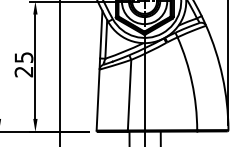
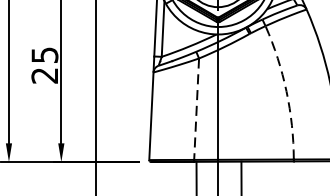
arc: (192, 82) -> (287, 91), solid -> dashed
line: (129, 95) -> (196, 109), solid -> dashed

